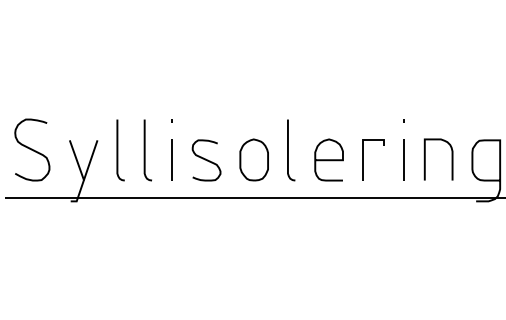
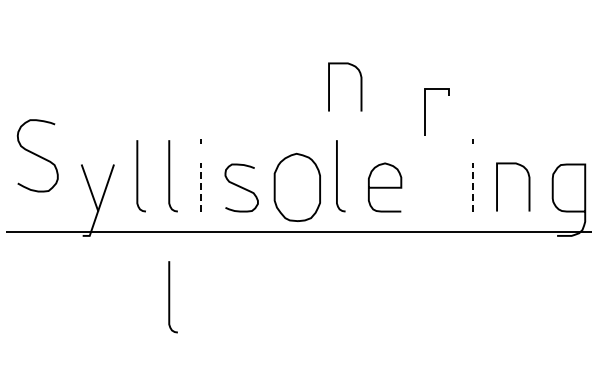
curve: (308, 73) -> (360, 86), added
curve: (32, 149) -> (37, 155), moved
line: (172, 160) -> (201, 187), solid -> dashed
part: (254, 160) -> (297, 187), size x1.4
line: (363, 160) -> (425, 111), moved
line: (403, 160) -> (472, 187), solid -> dashed
curve: (145, 254) -> (170, 297), added

